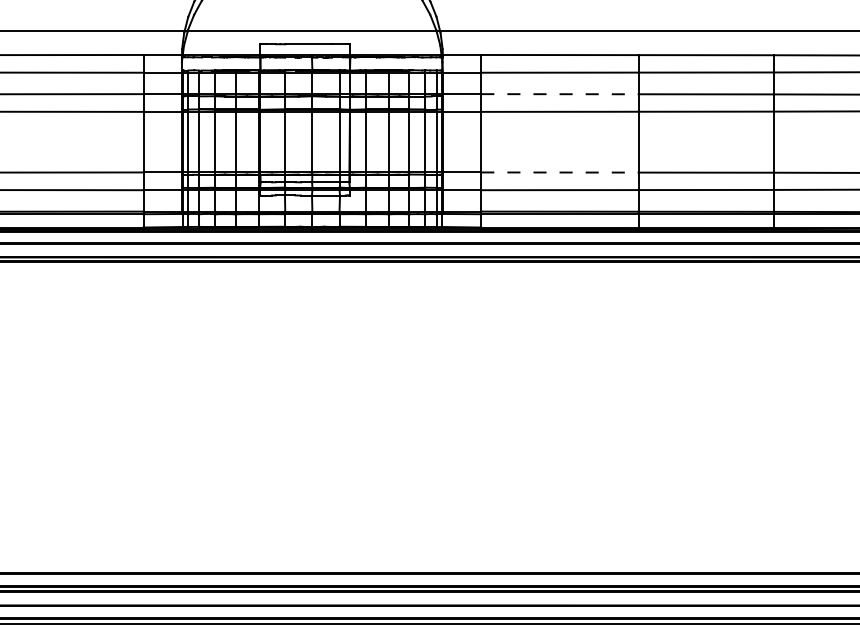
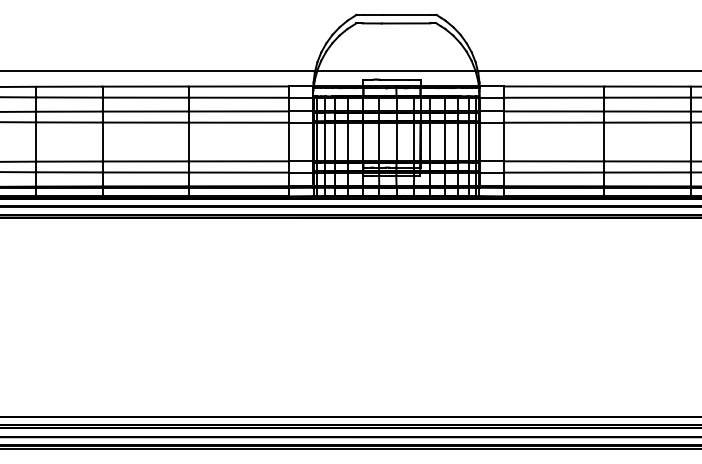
line: (560, 94) -> (554, 111), dashed -> solid
line: (560, 172) -> (554, 161), dashed -> solid

